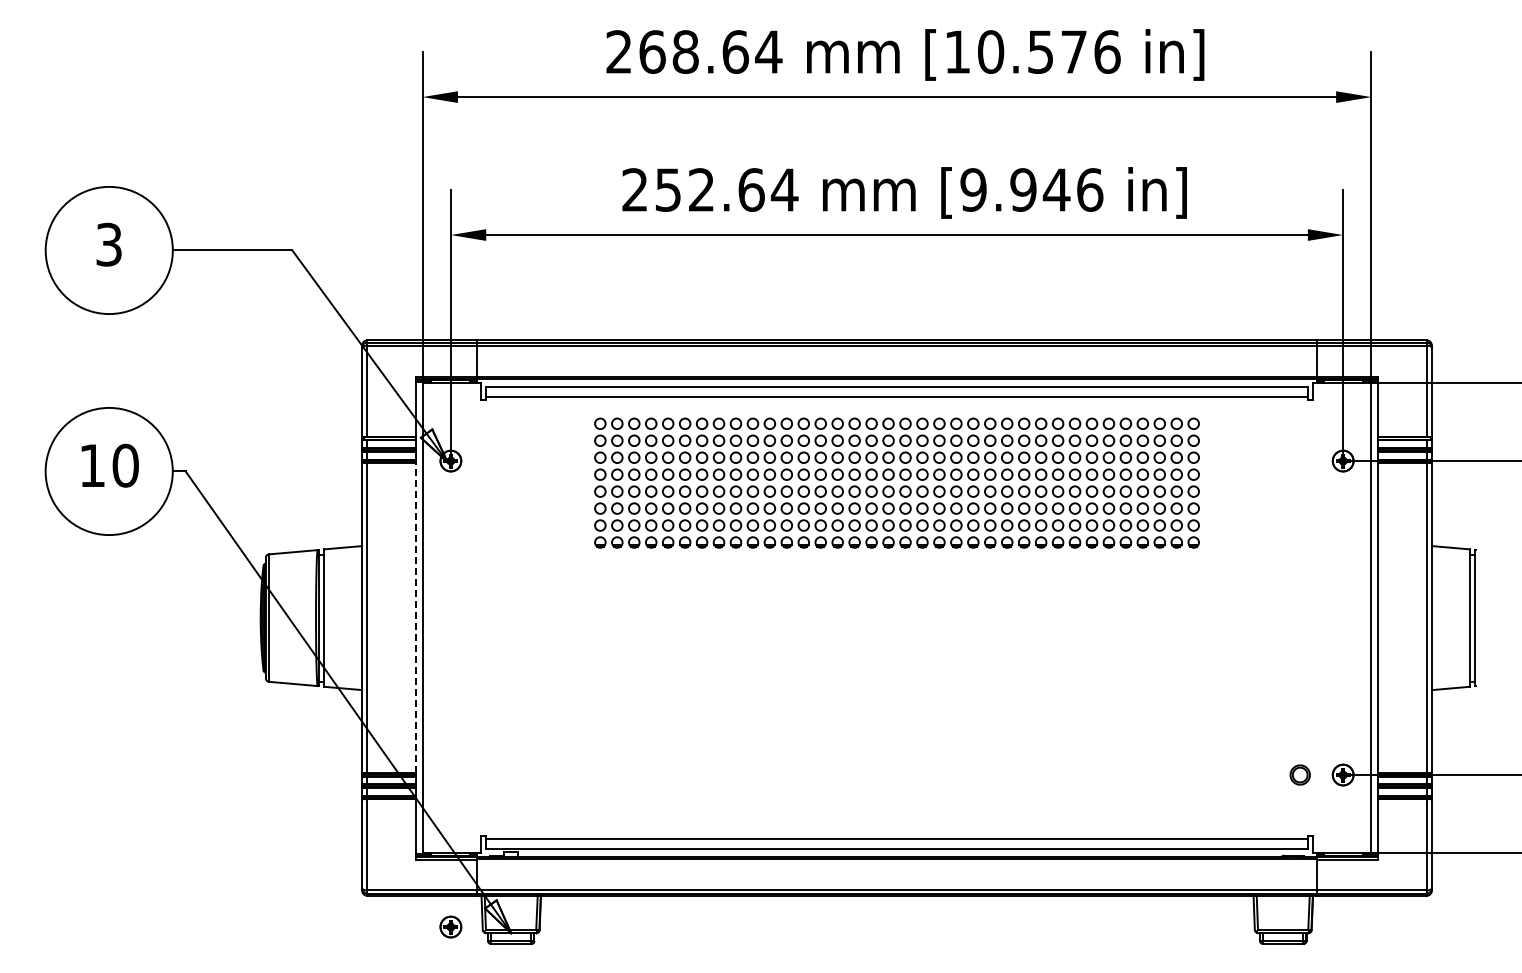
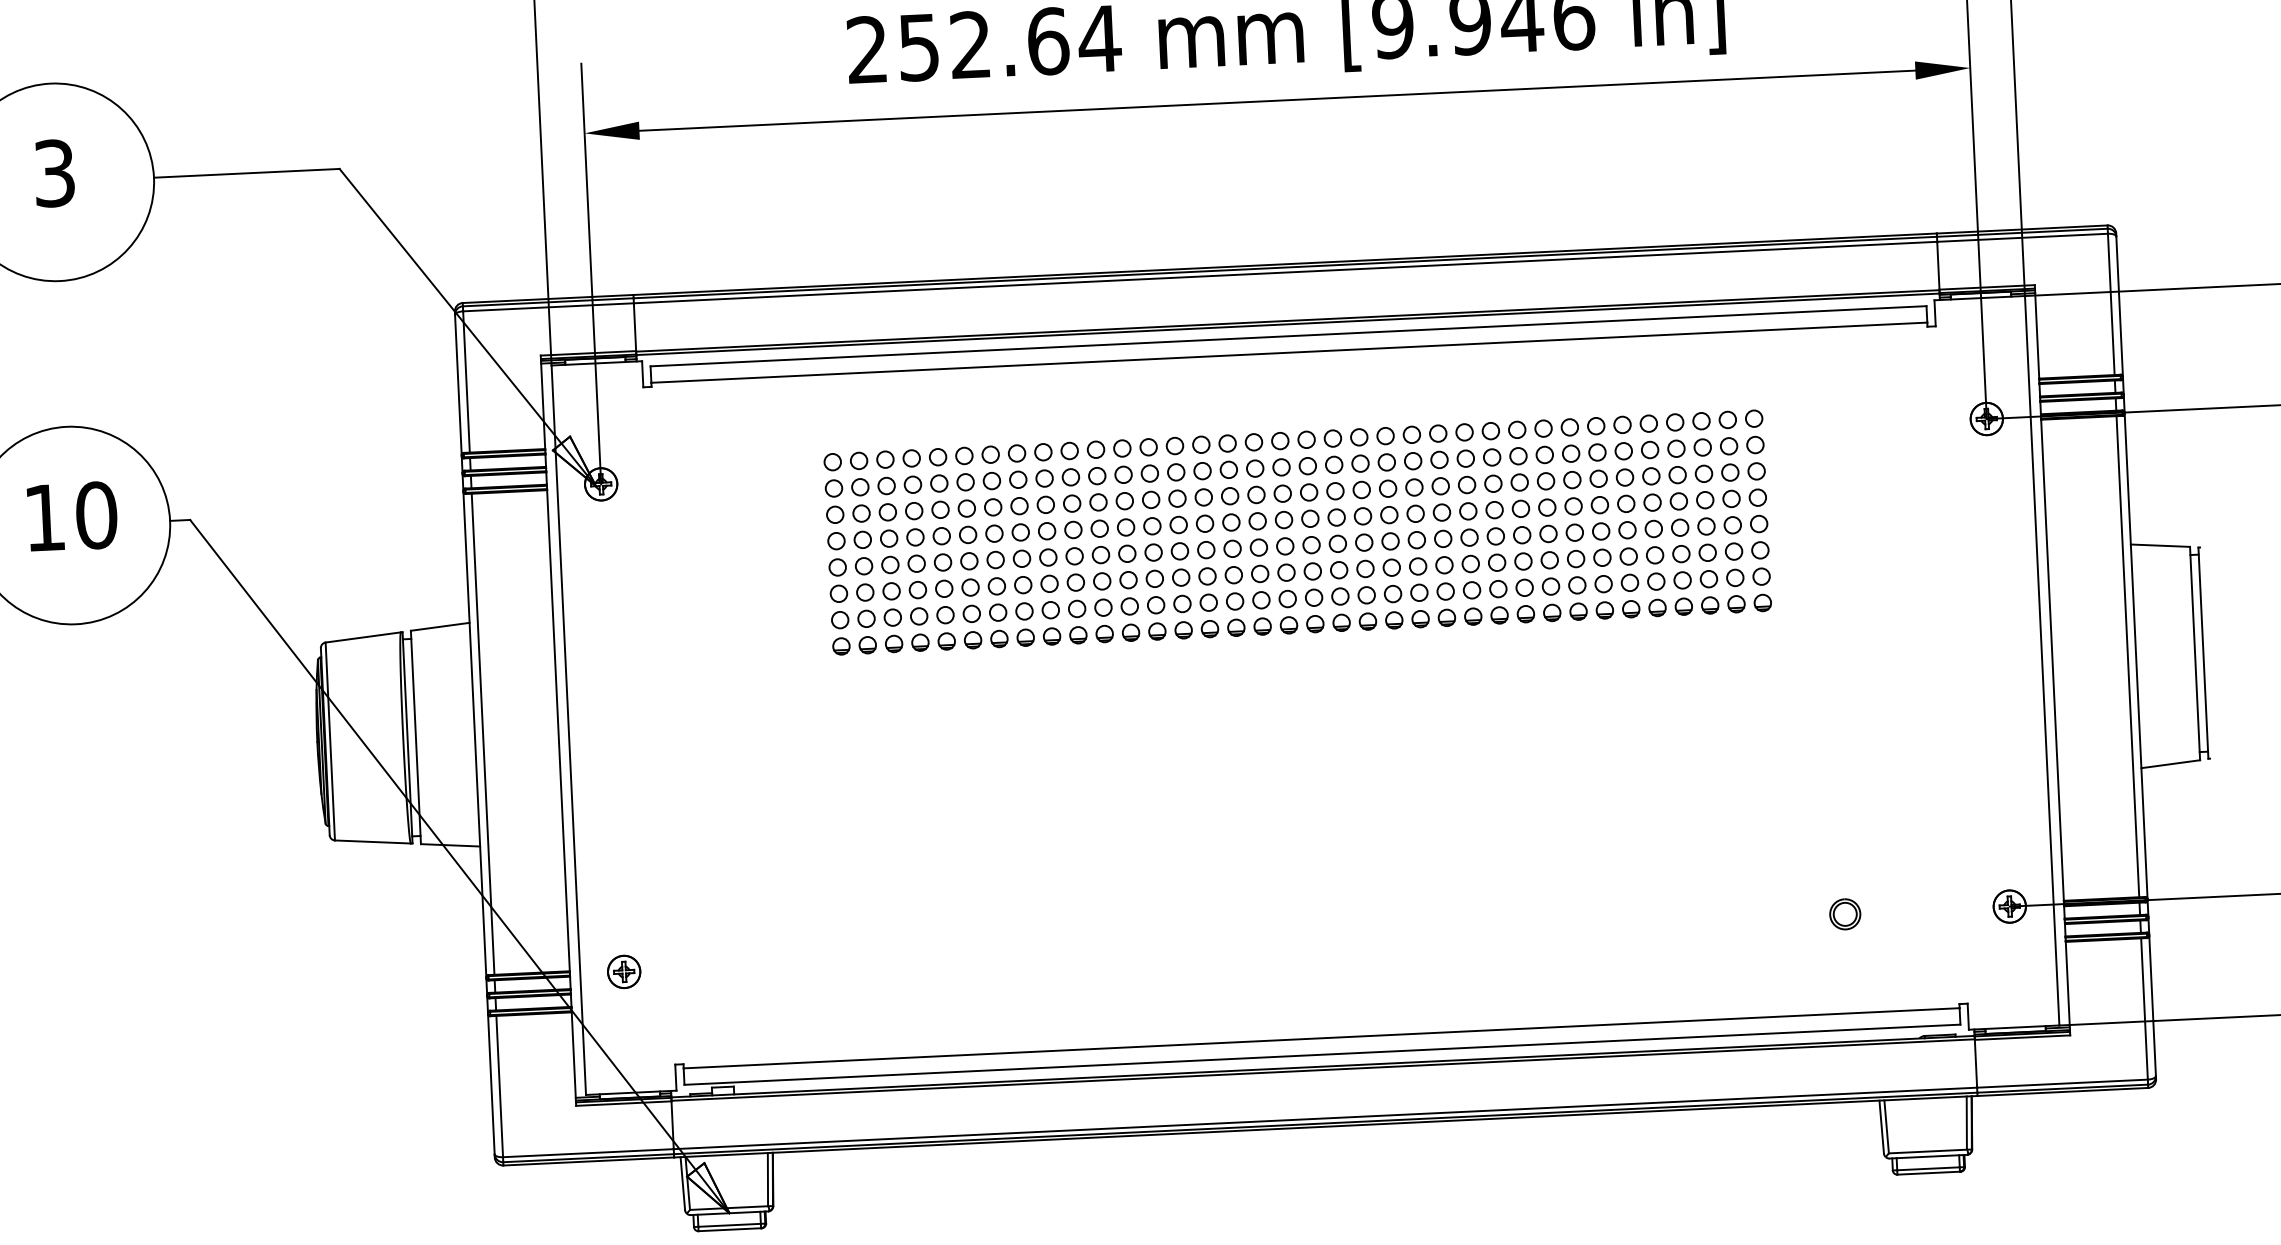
part: (896, 482) -> (1296, 531), moved
line: (415, 618) -> (557, 731), dashed -> solid
part: (1299, 774) -> (1844, 913), moved
part: (450, 926) -> (623, 971), moved

